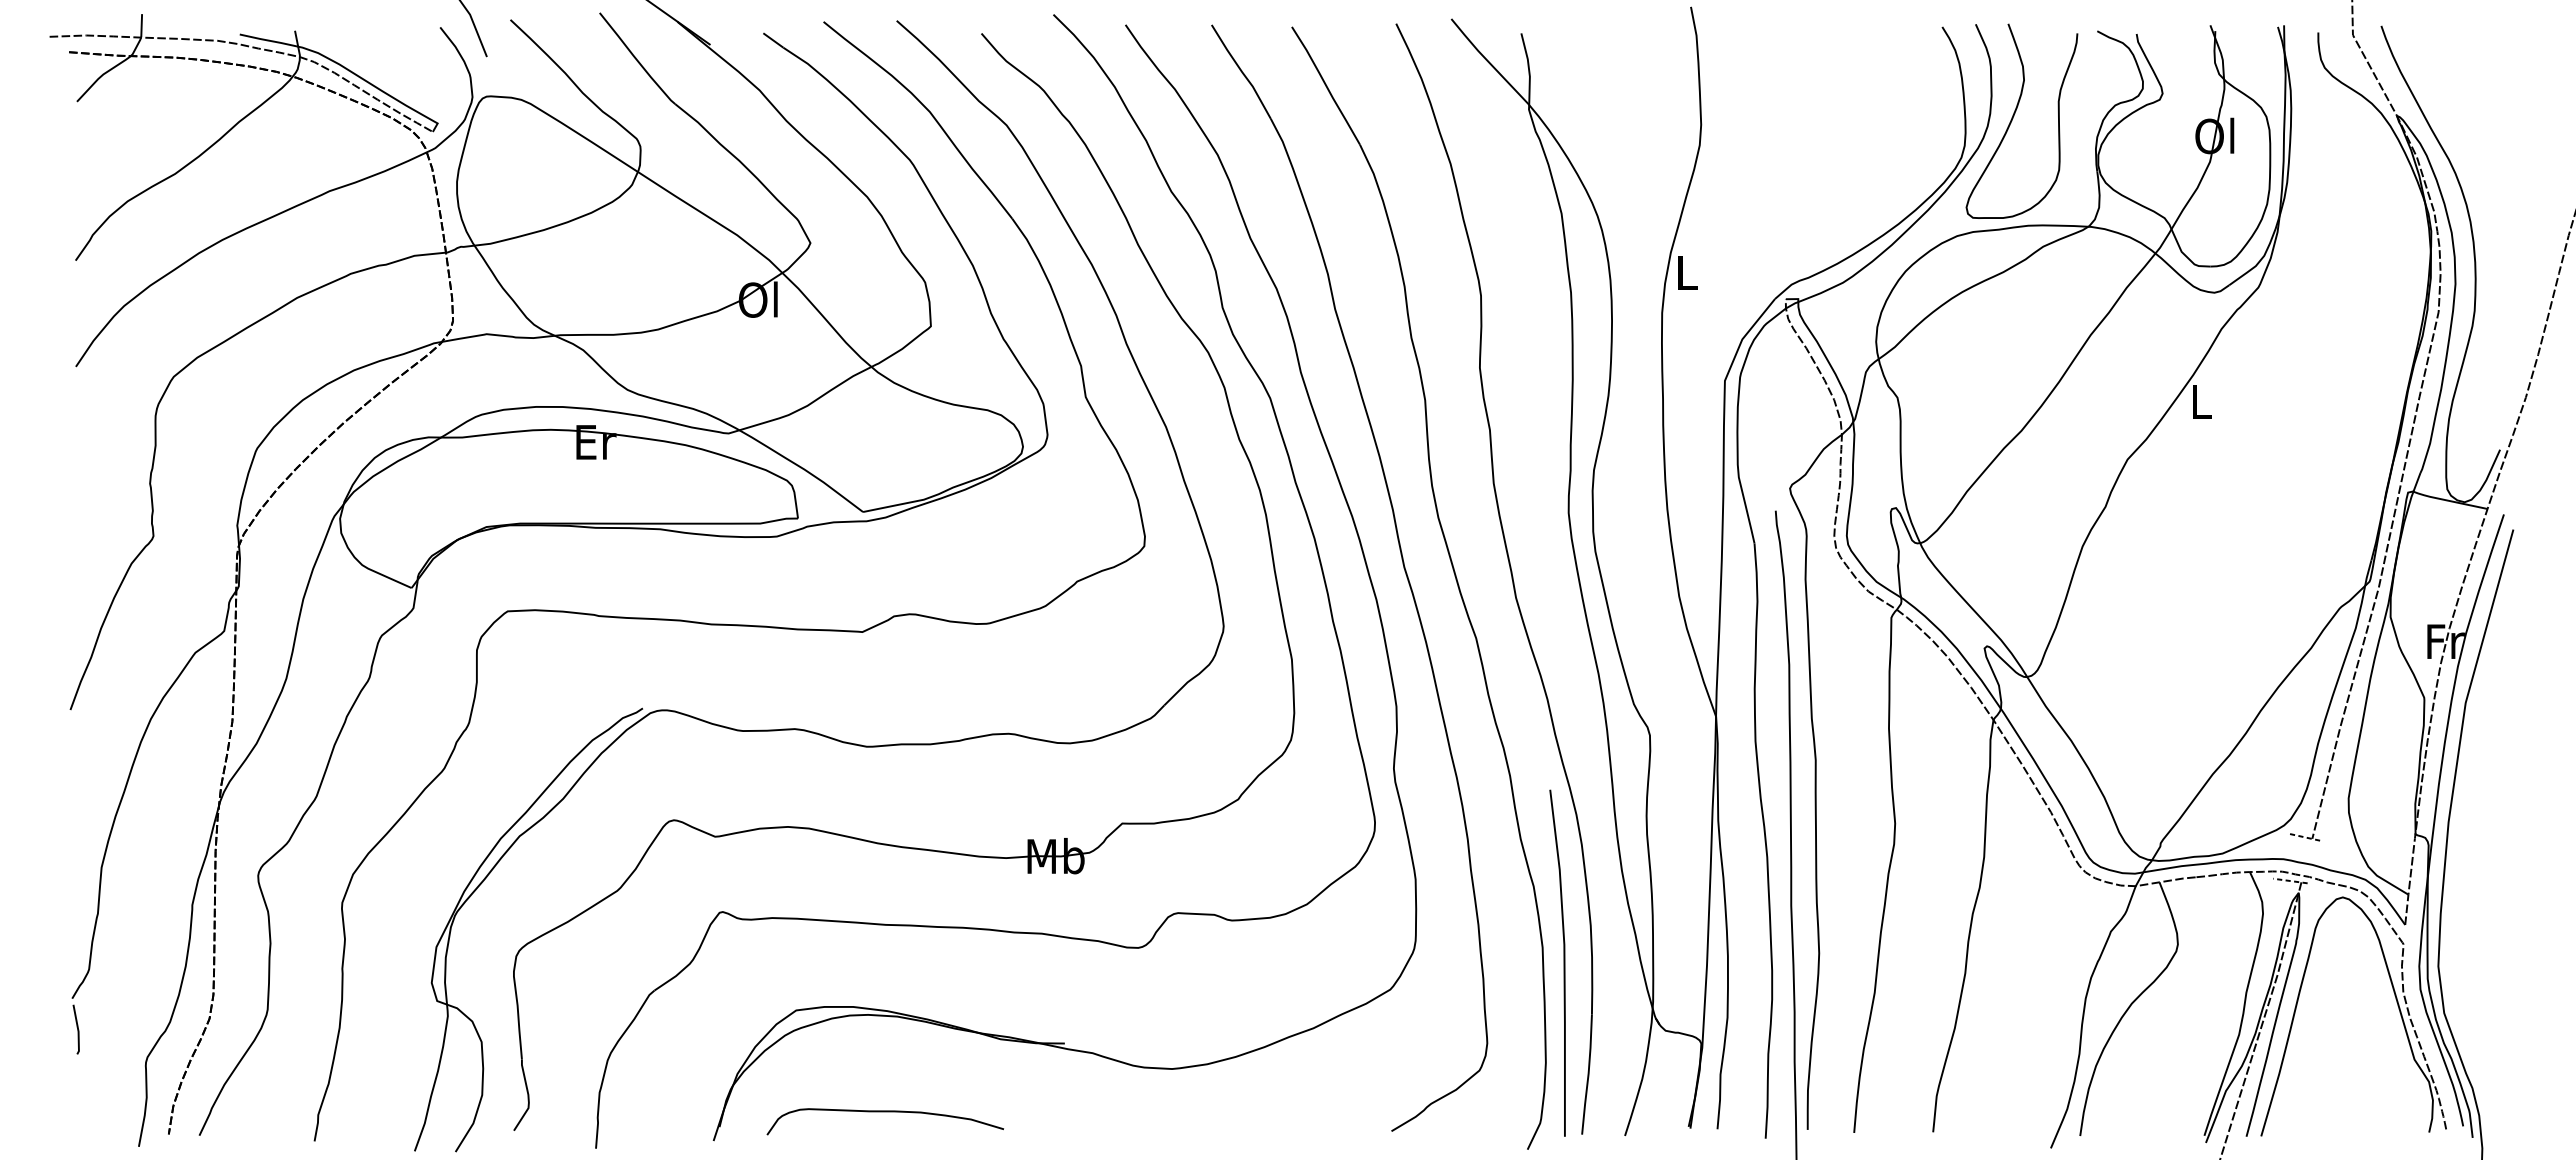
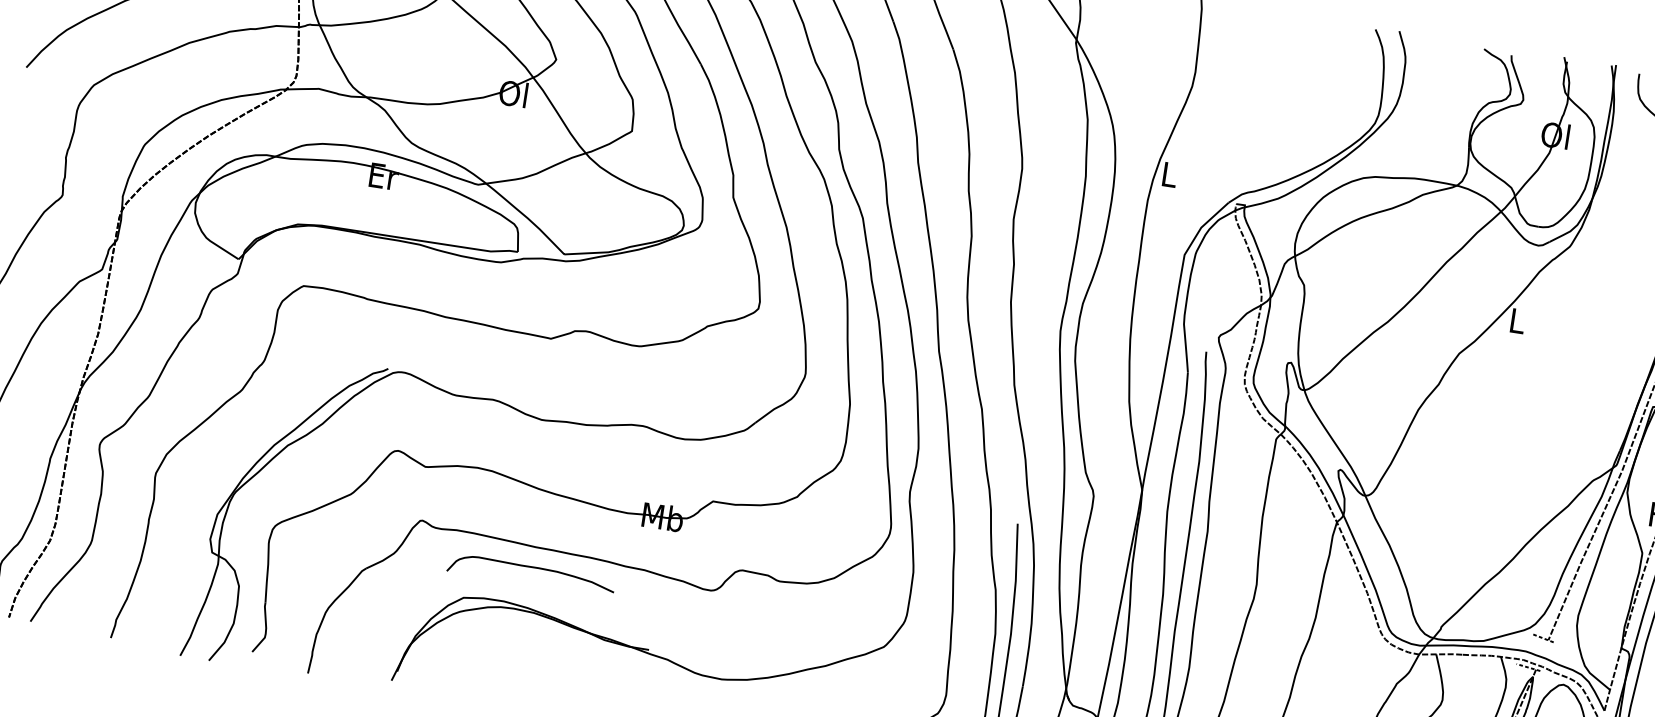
curve: (2014, 116) -> (1416, 100), removed
curve: (884, 1112) -> (531, 567), moved

